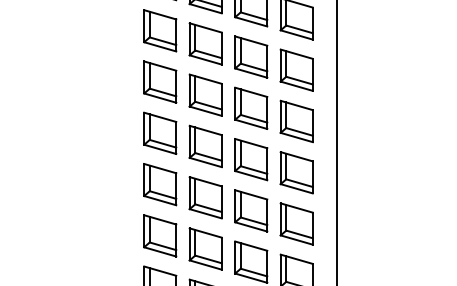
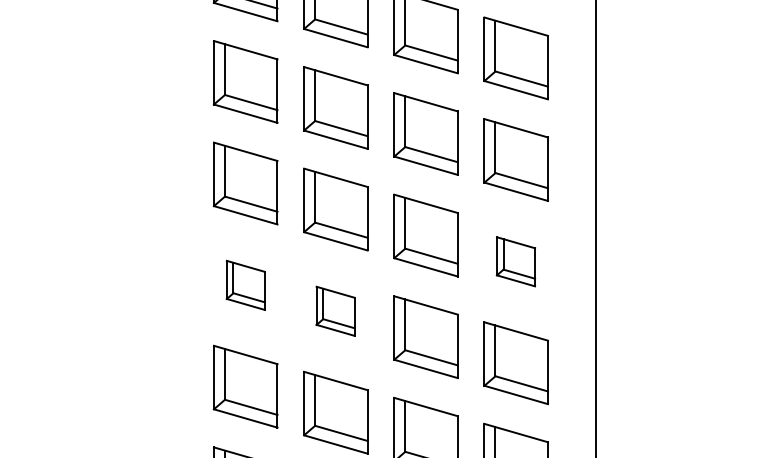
part: (296, 172) -> (515, 261), size x0.6
part: (160, 184) -> (246, 284), size x0.6
part: (205, 197) -> (335, 310), size x0.6

